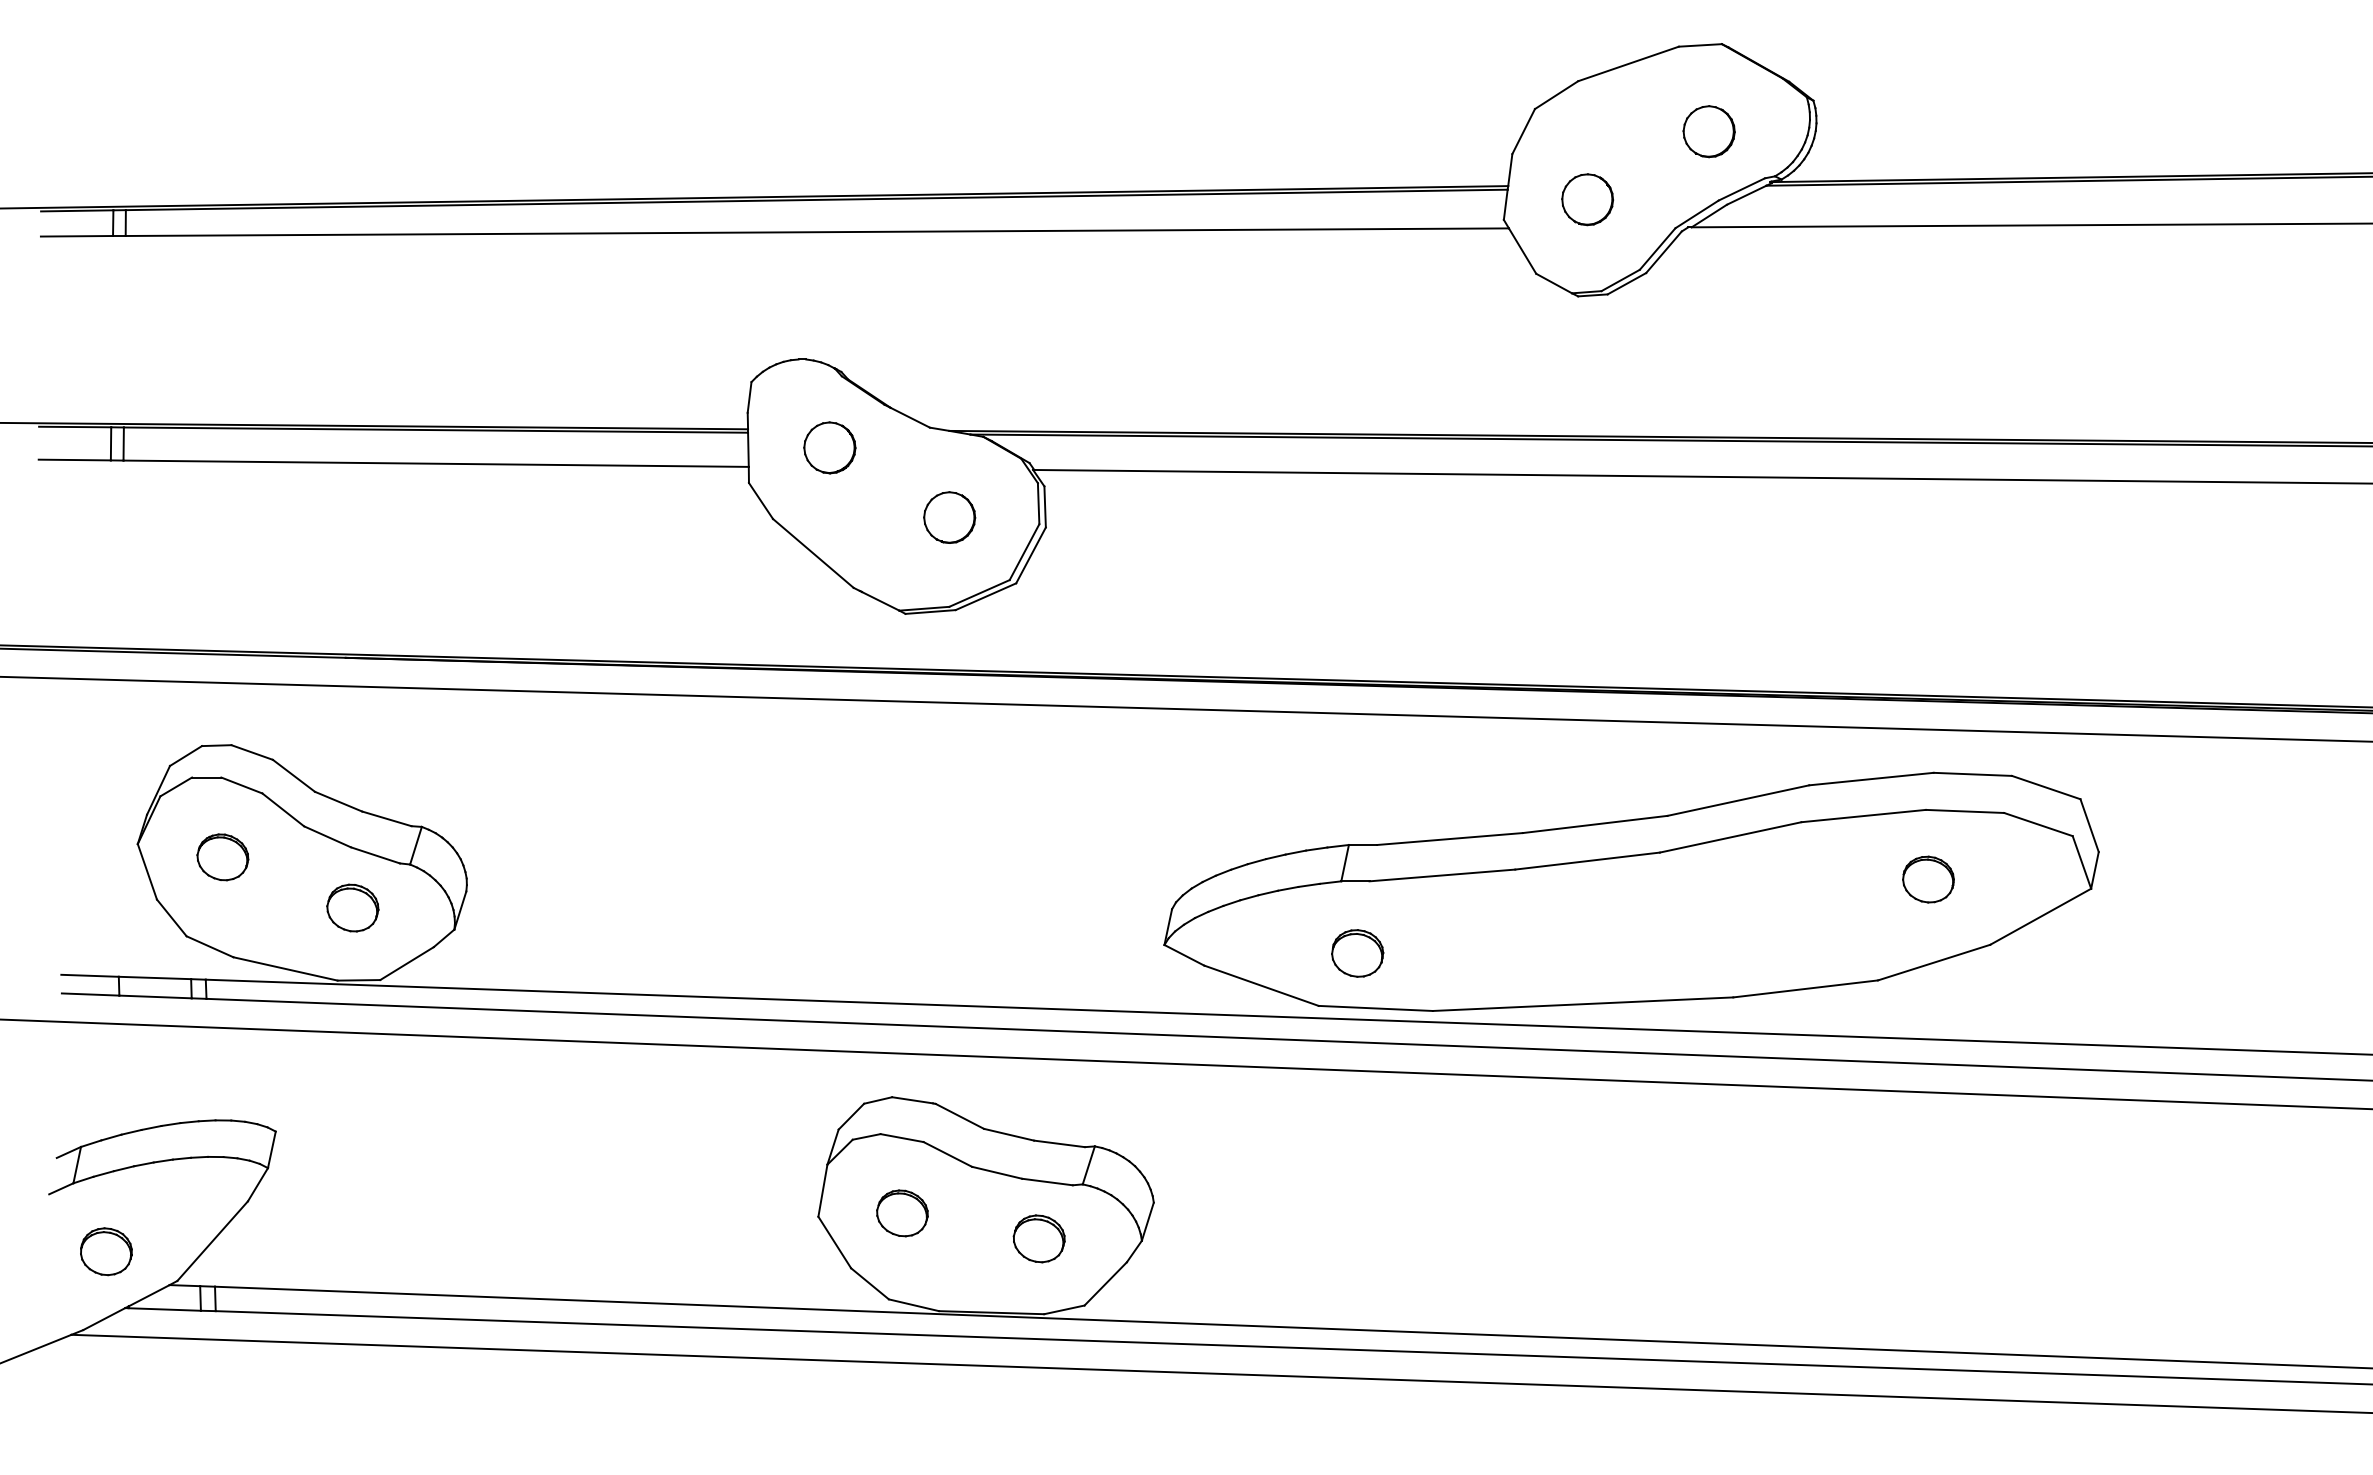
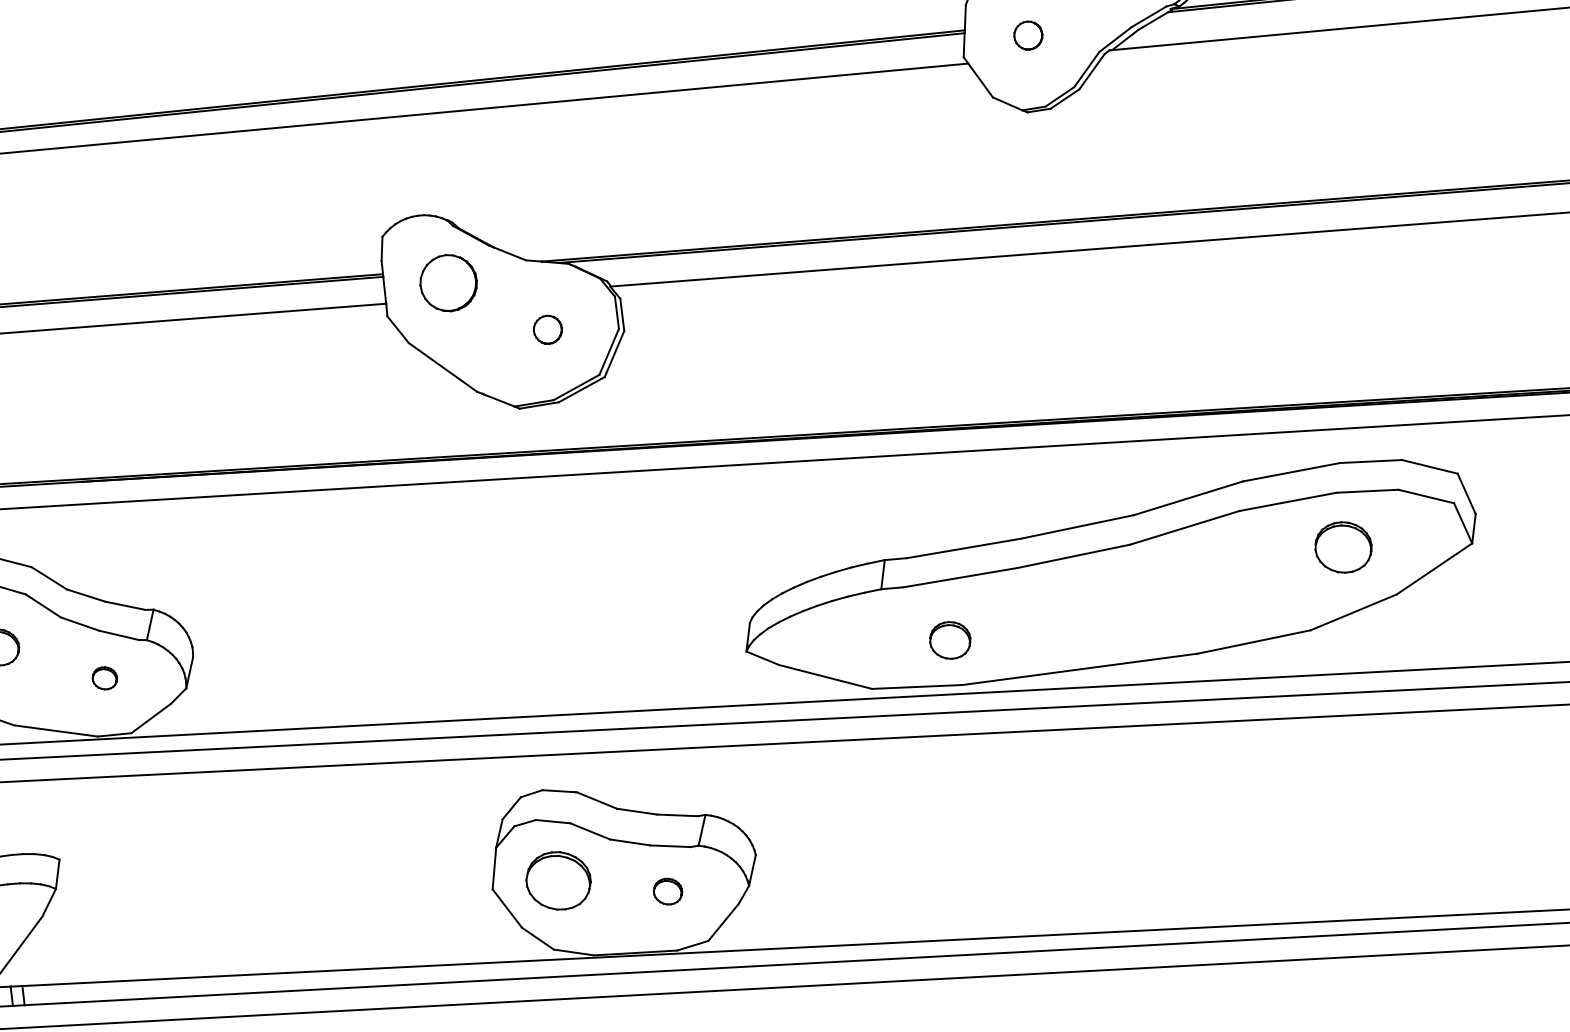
part: (1587, 199) -> (1028, 35), size x0.7
part: (829, 447) -> (448, 282), size x1.4
part: (949, 517) -> (547, 329), size x0.7
part: (1928, 879) -> (1343, 547), size x1.4
part: (352, 907) -> (104, 677), size x0.6
part: (1357, 953) -> (950, 640), moved
part: (902, 1213) -> (558, 881), size x1.6
part: (1038, 1238) -> (667, 891), size x0.7

